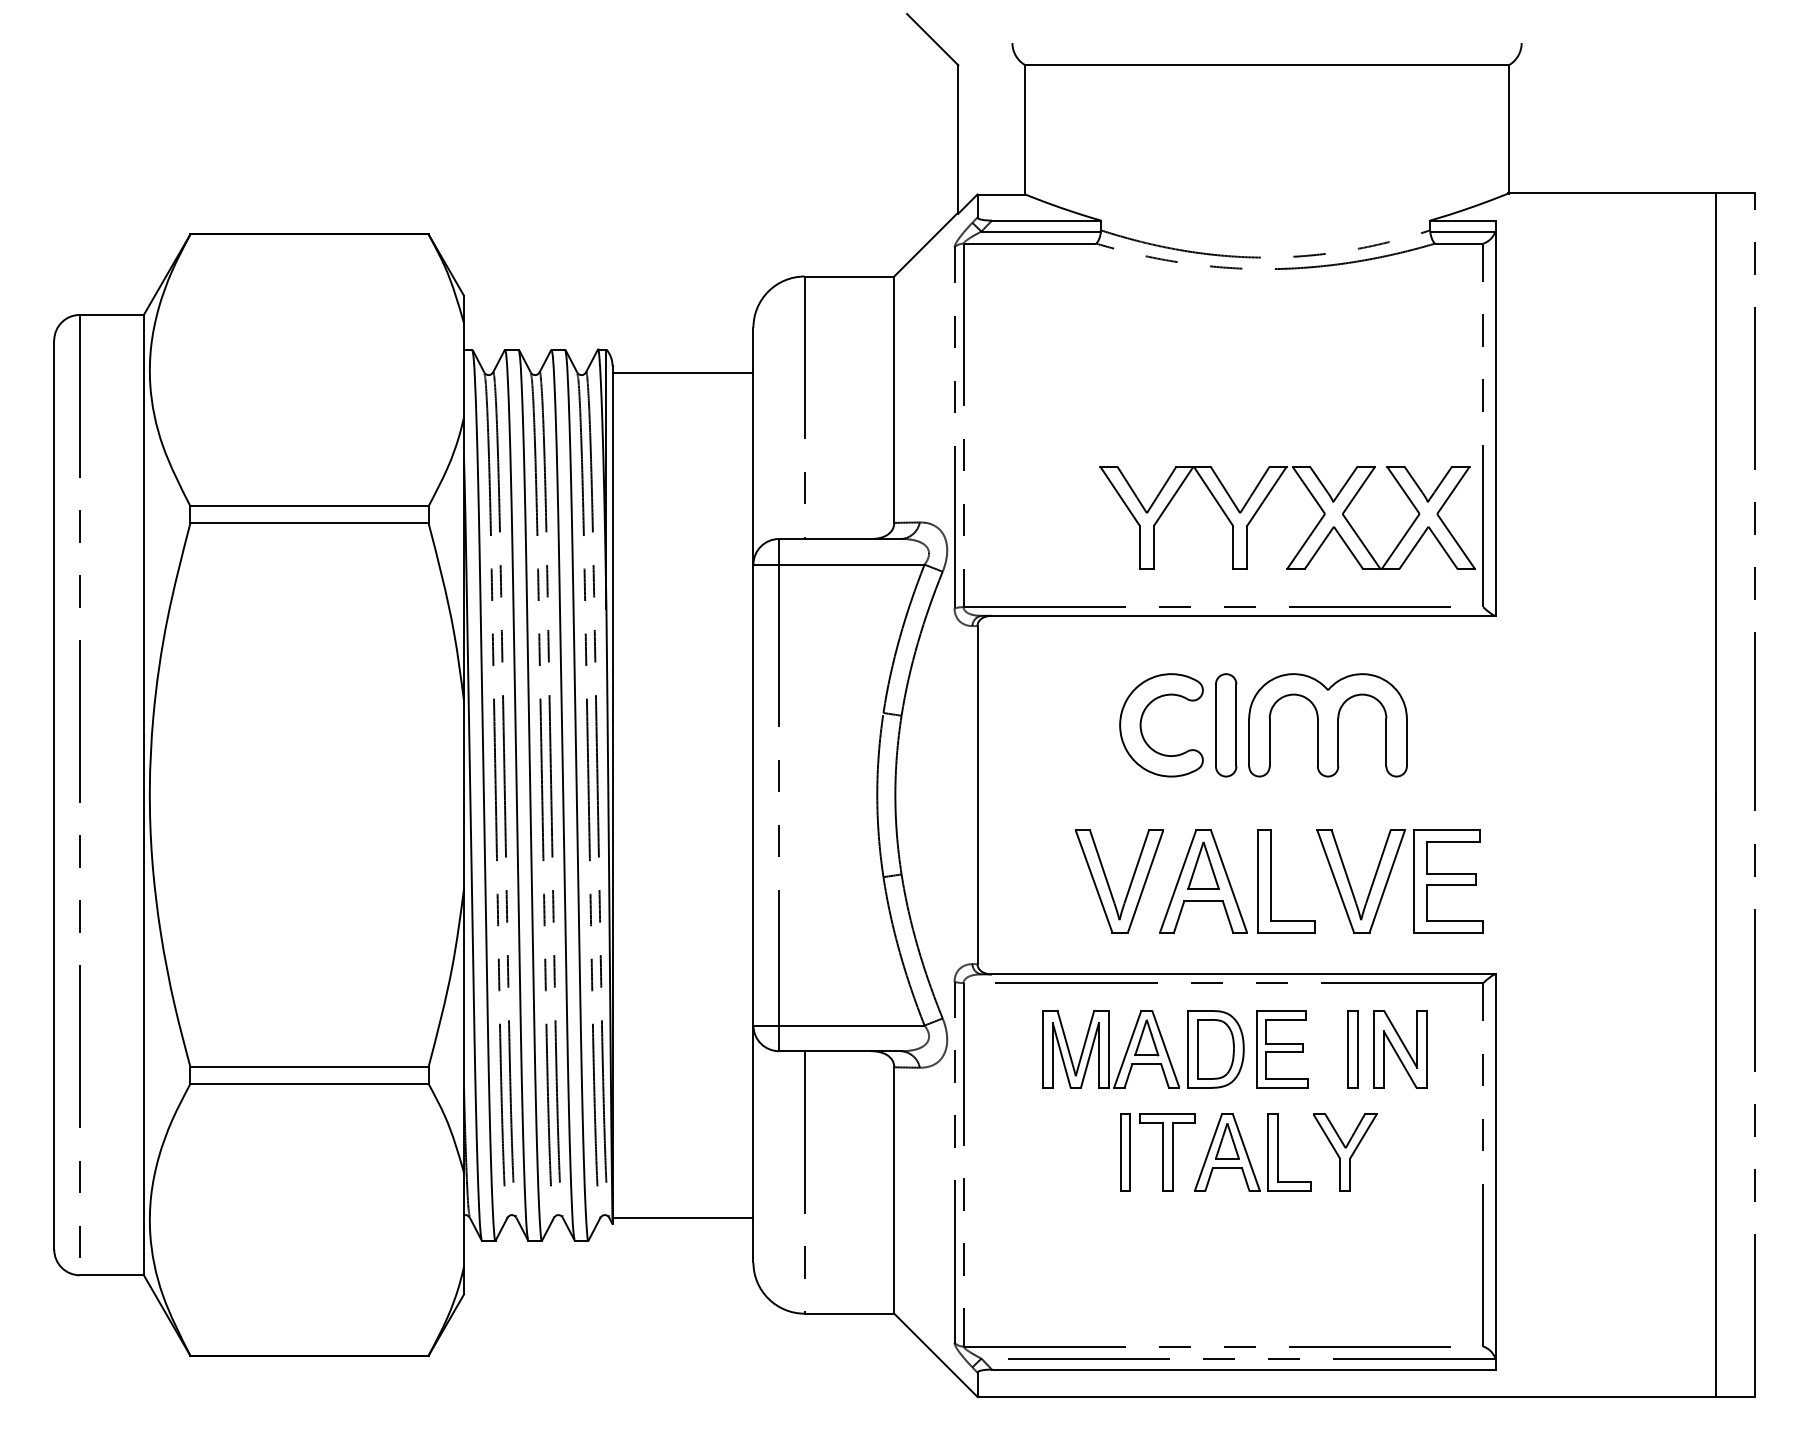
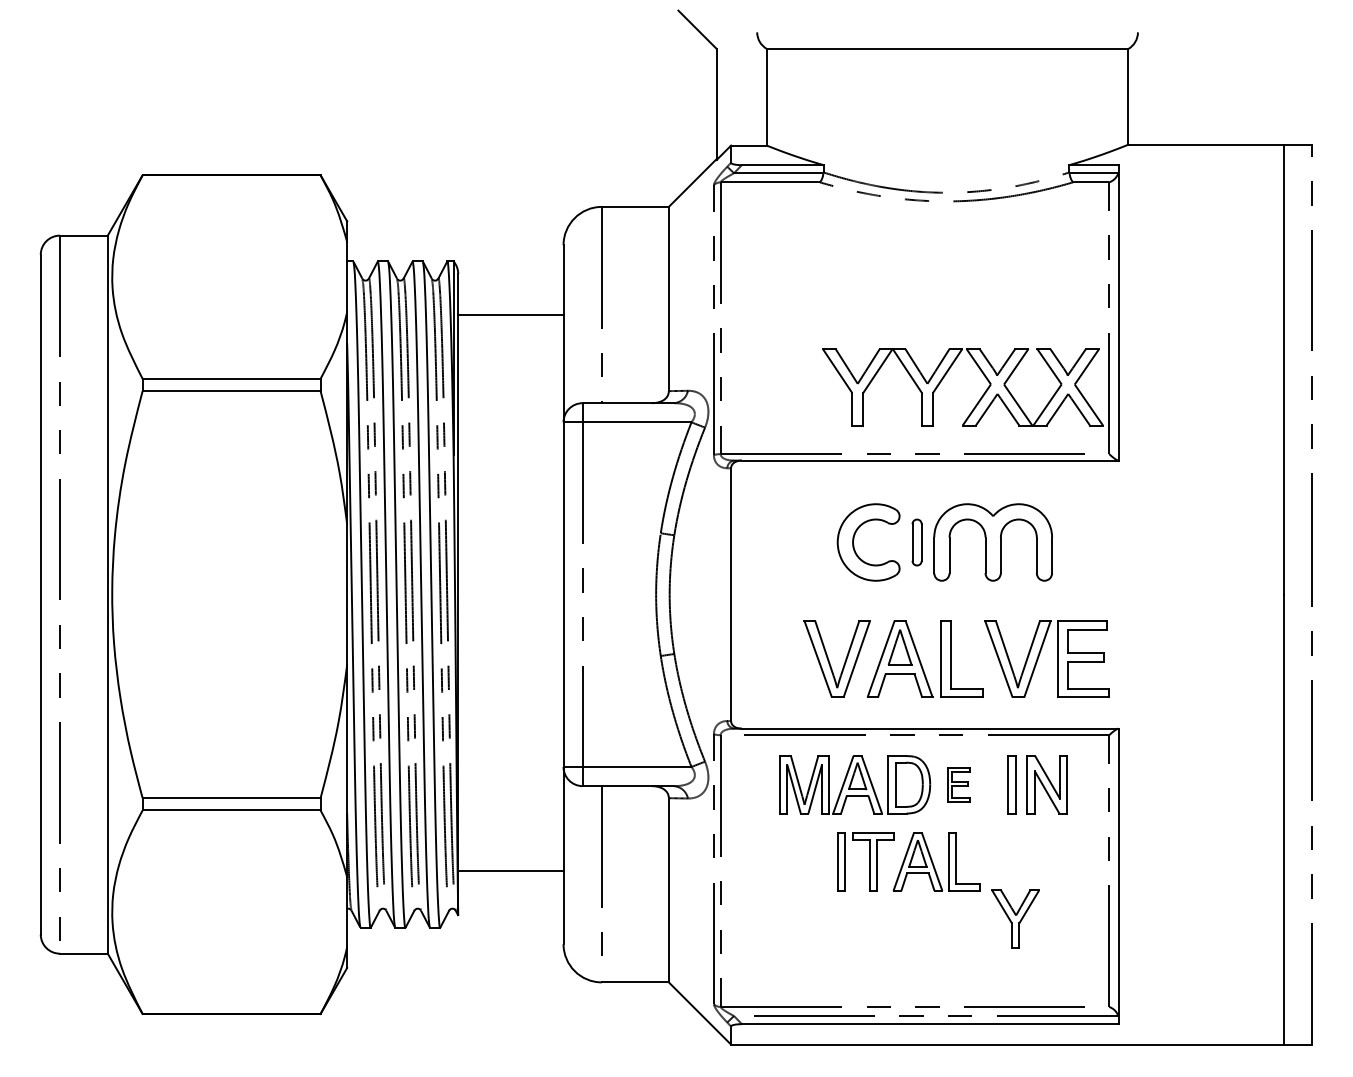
line: (682, 372) -> (510, 314), moved
part: (1226, 725) -> (917, 542), size x0.6
part: (1282, 1049) -> (959, 784), size x0.6
part: (1345, 1152) -> (1015, 918), moved
line: (682, 1217) -> (510, 870), moved

